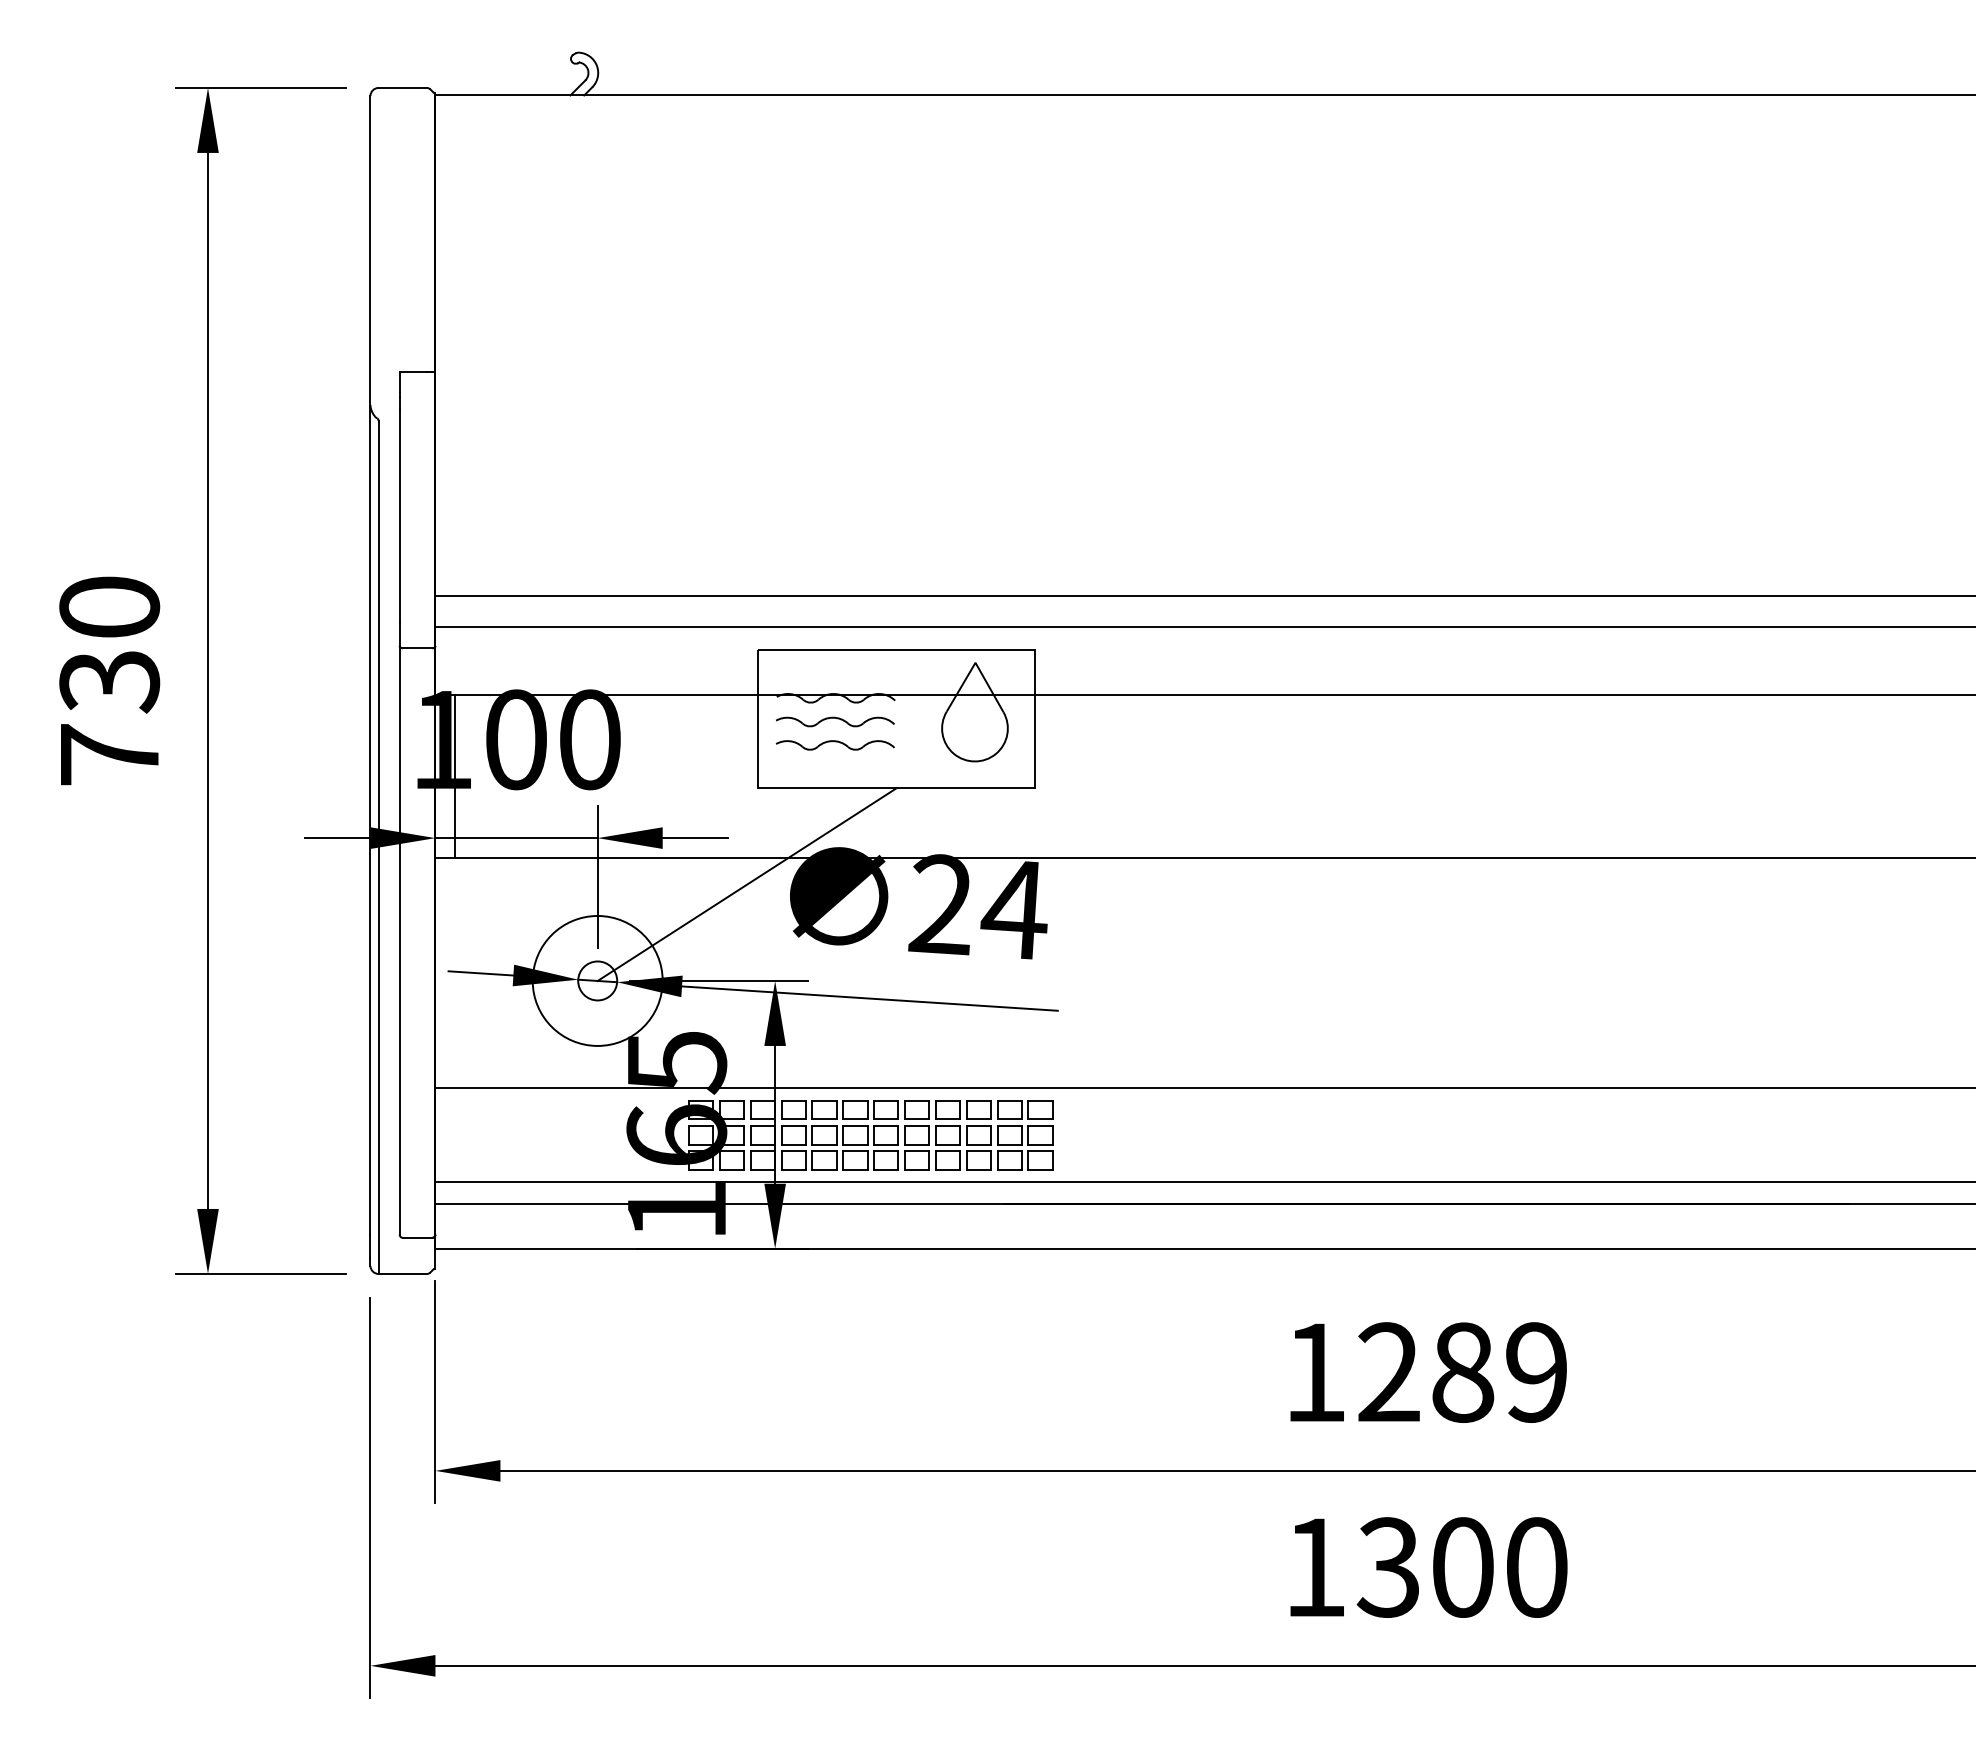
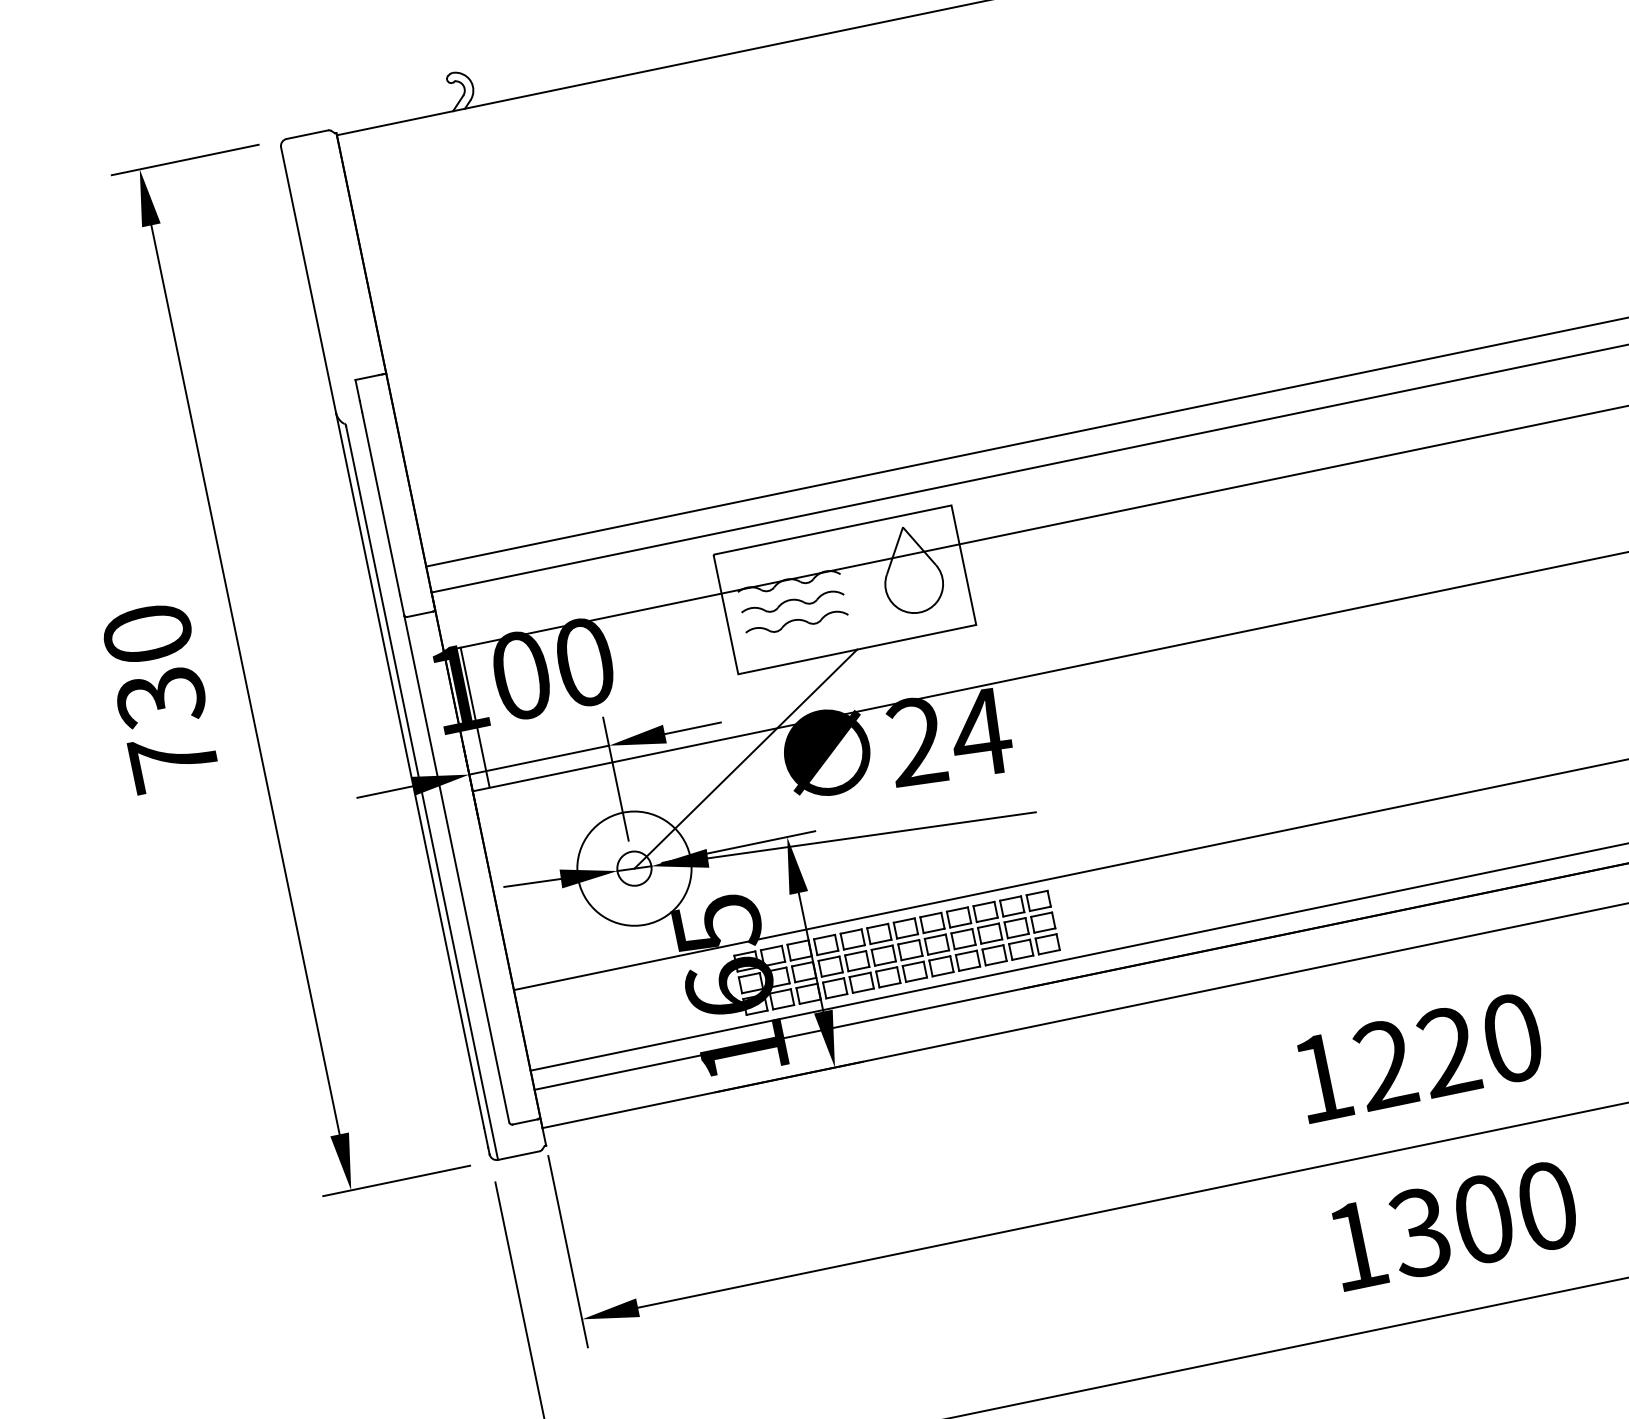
text: (1499, 1372) -> (1480, 1044), 1289 -> 1220

